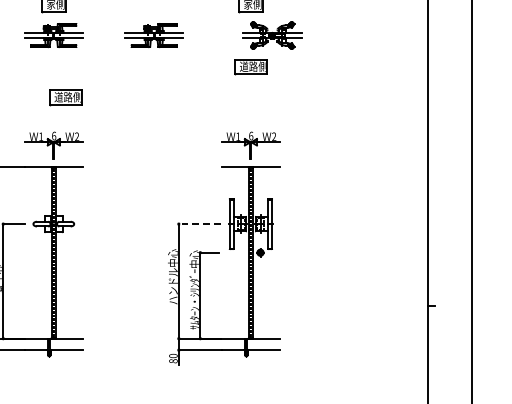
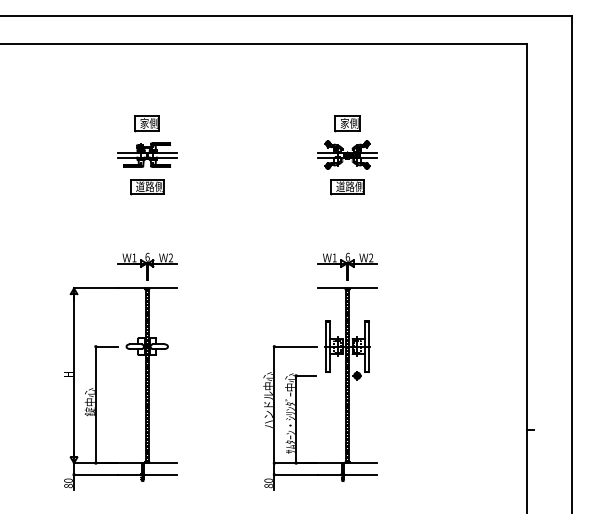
part: (154, 34) -> (249, 154), removed
part: (272, 34) -> (347, 154), moved
part: (65, 97) -> (147, 187), moved
line: (199, 223) -> (295, 346), dashed -> solid

